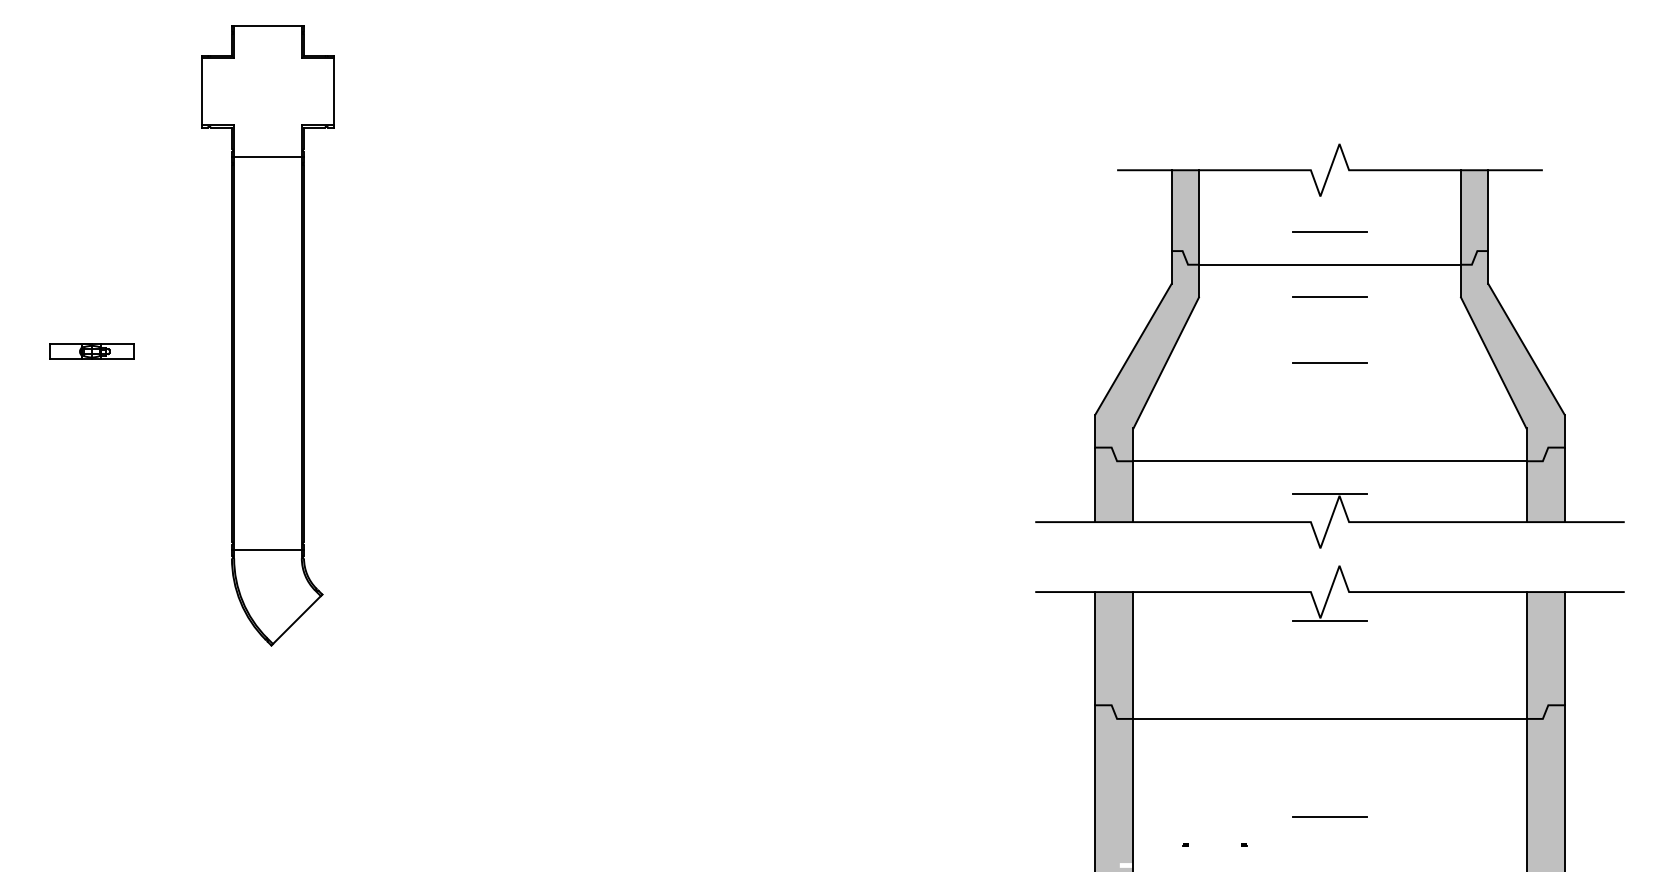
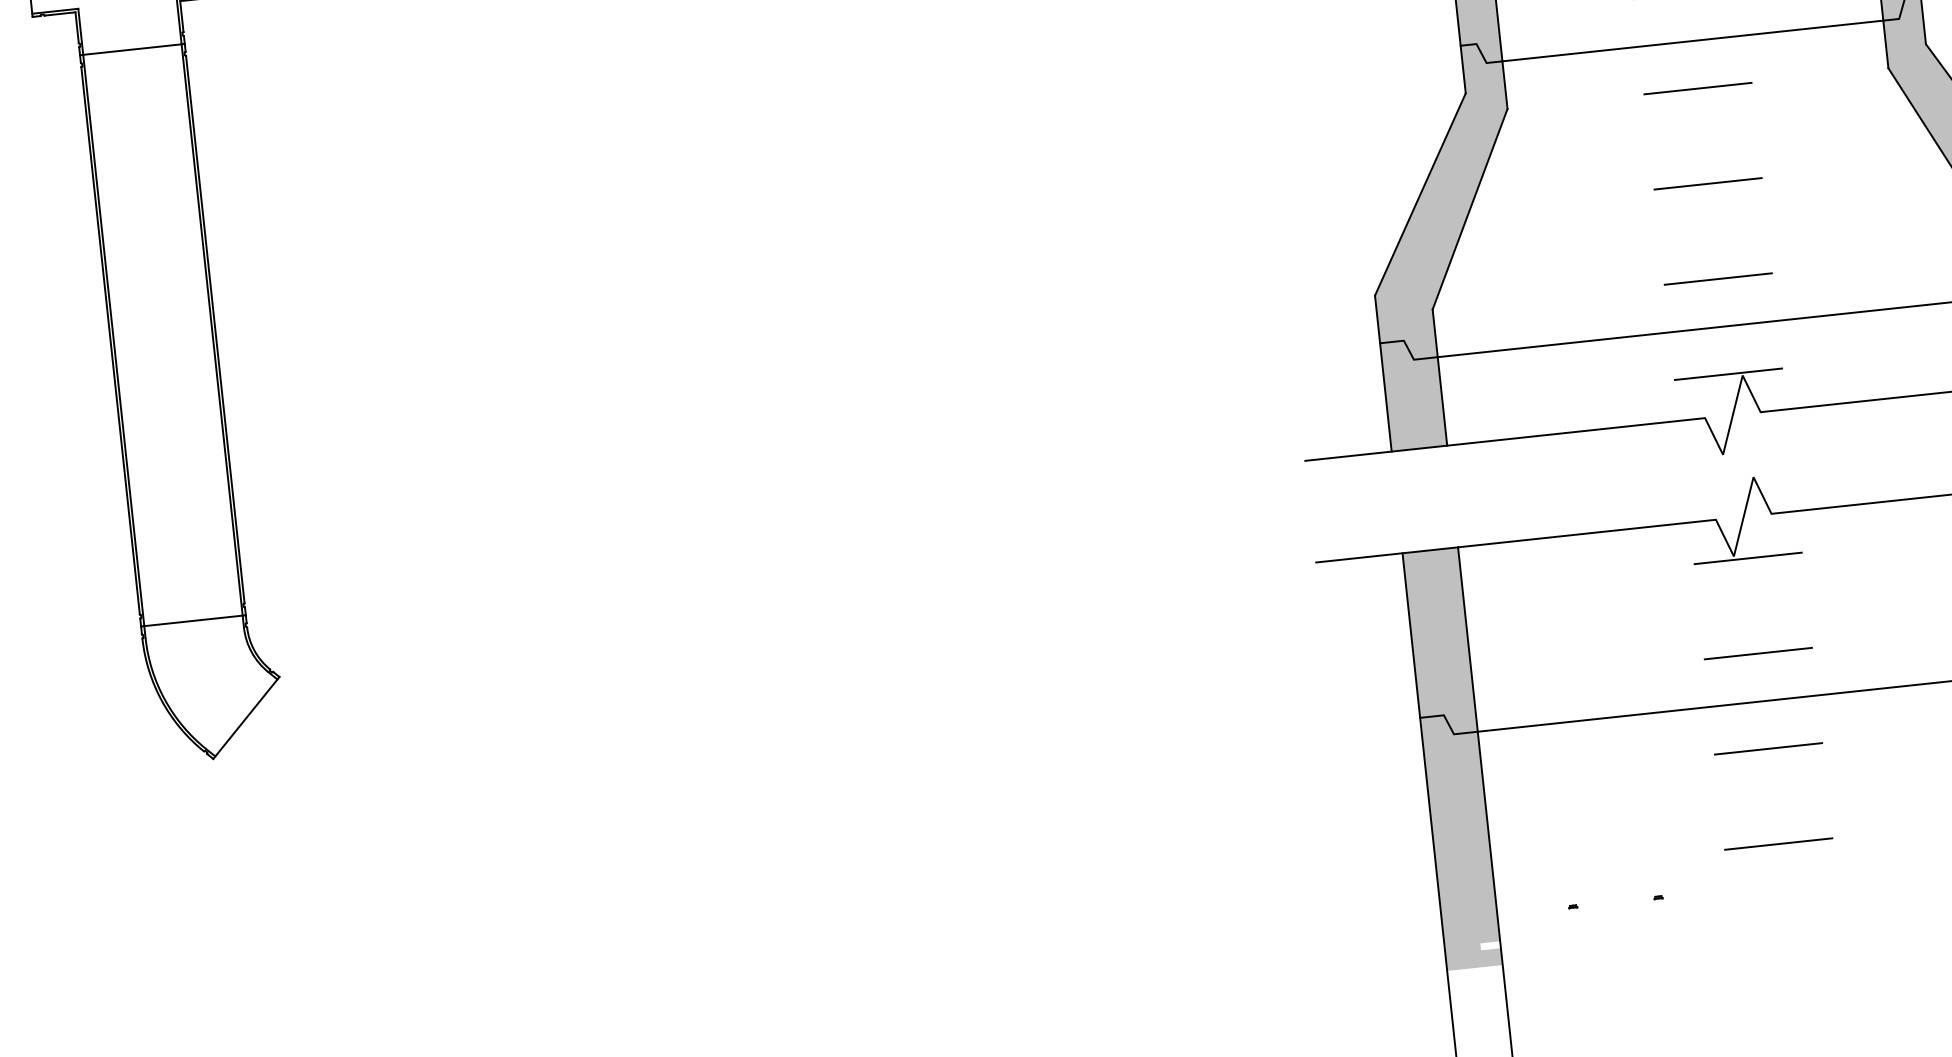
line: (1329, 428) -> (1717, 279), added
line: (1329, 686) -> (1757, 654), added
line: (1329, 751) -> (1767, 748), added

